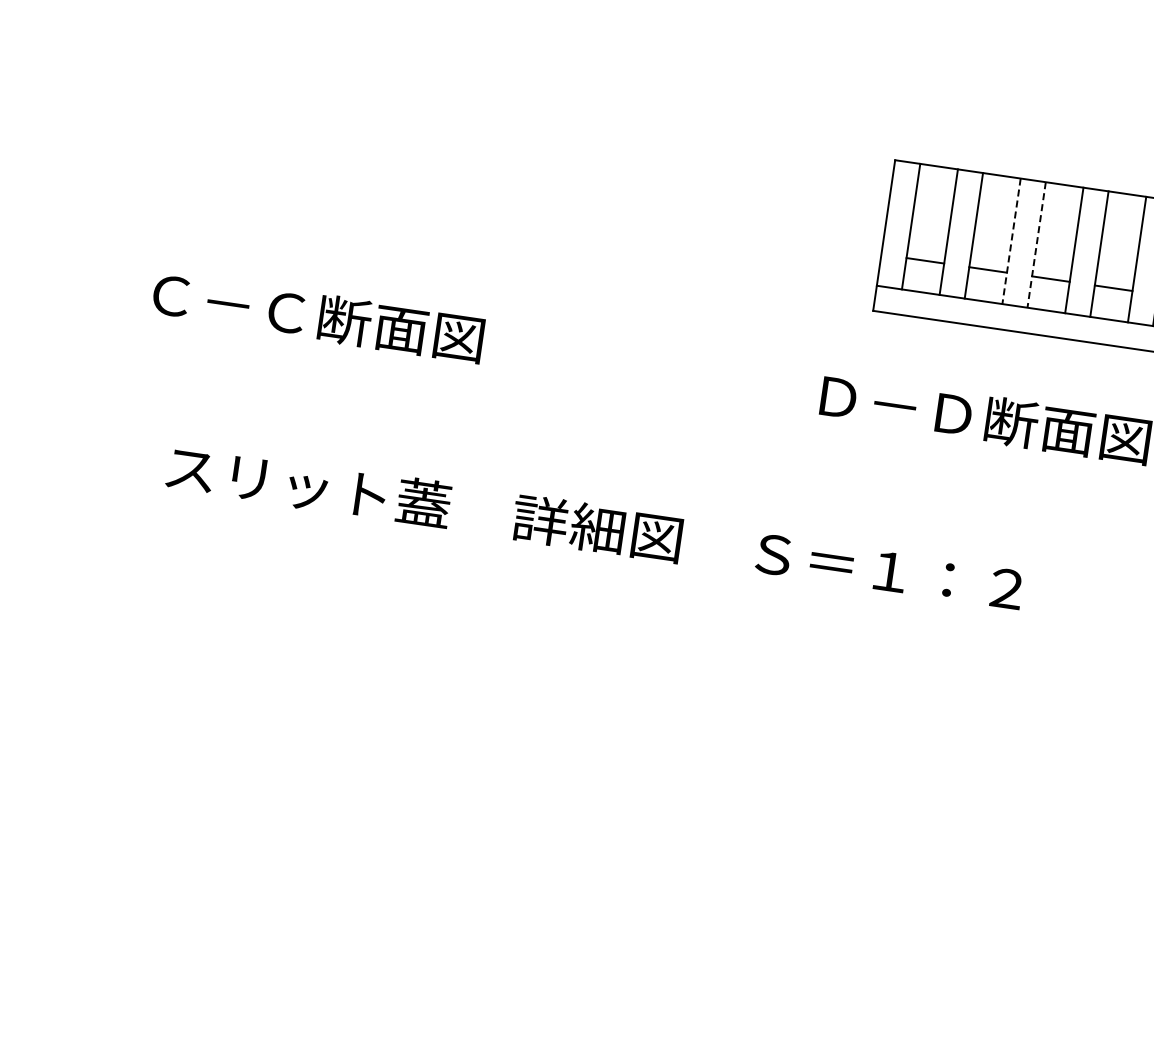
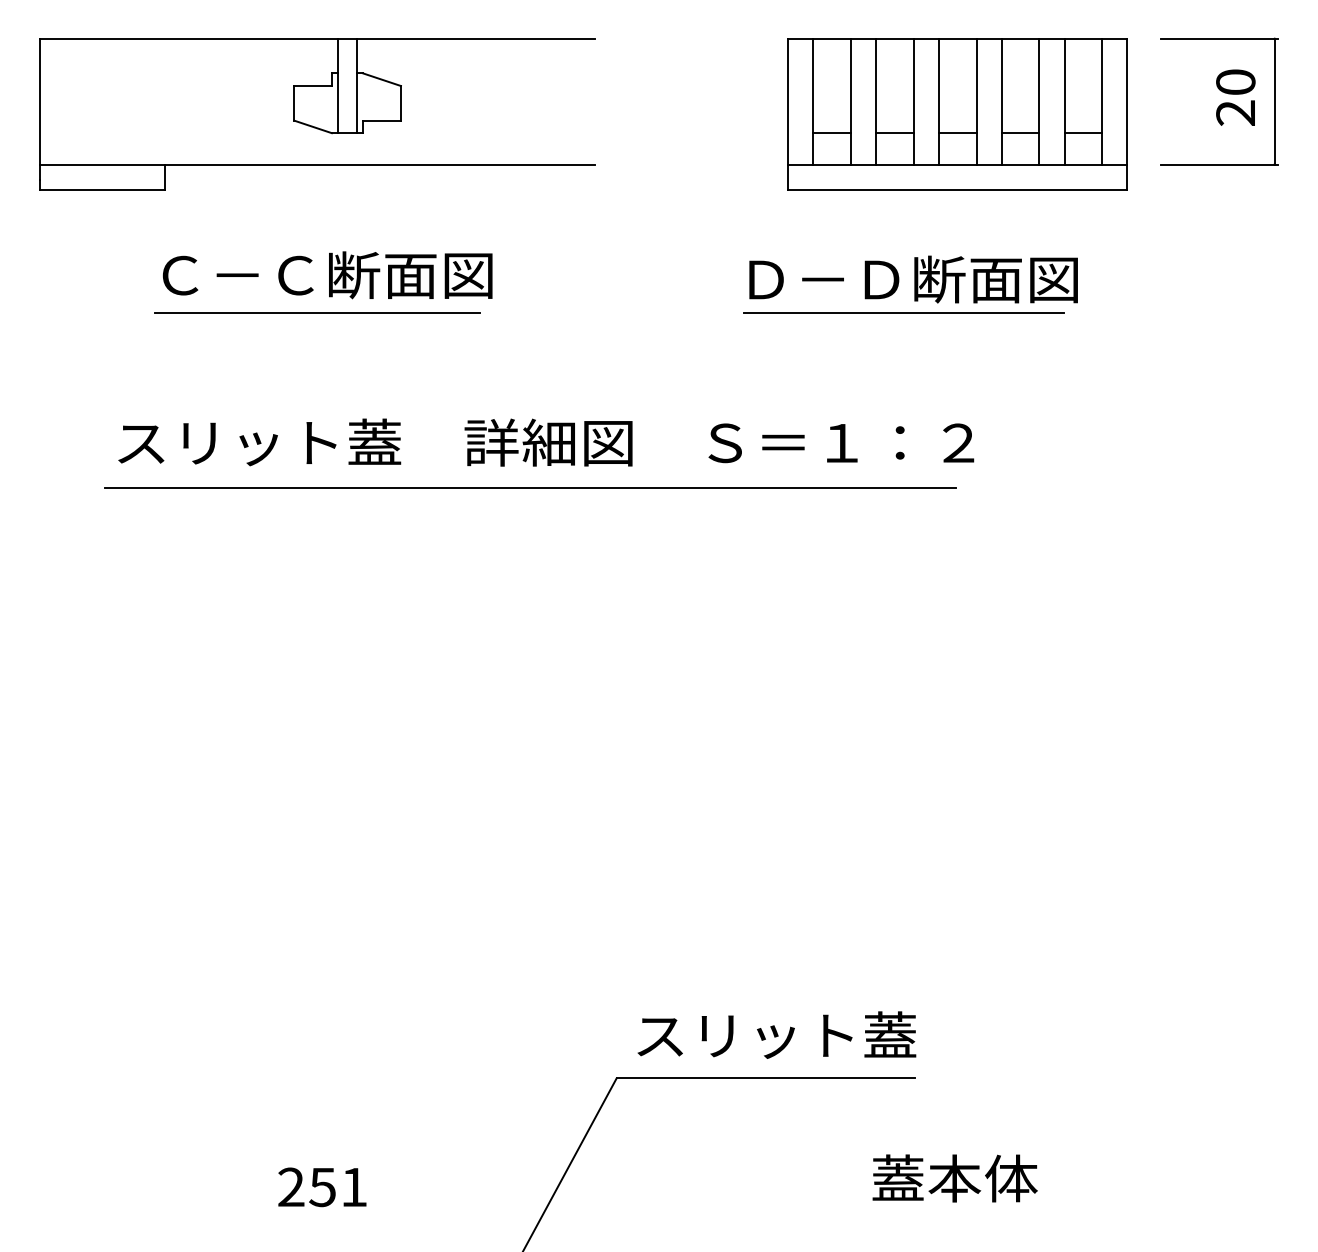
part: (414, 167) -> (317, 114), added
line: (1011, 241) -> (913, 101), dashed -> solid
line: (1036, 244) -> (938, 101), dashed -> solid
text: (318, 317) -> (327, 275), moved
line: (384, 364) -> (316, 312), added
line: (971, 450) -> (904, 312), added
line: (571, 571) -> (529, 488), added

